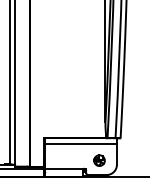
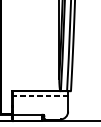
line: (81, 144) -> (40, 95), solid -> dashed
part: (99, 160) -> (54, 108), removed

